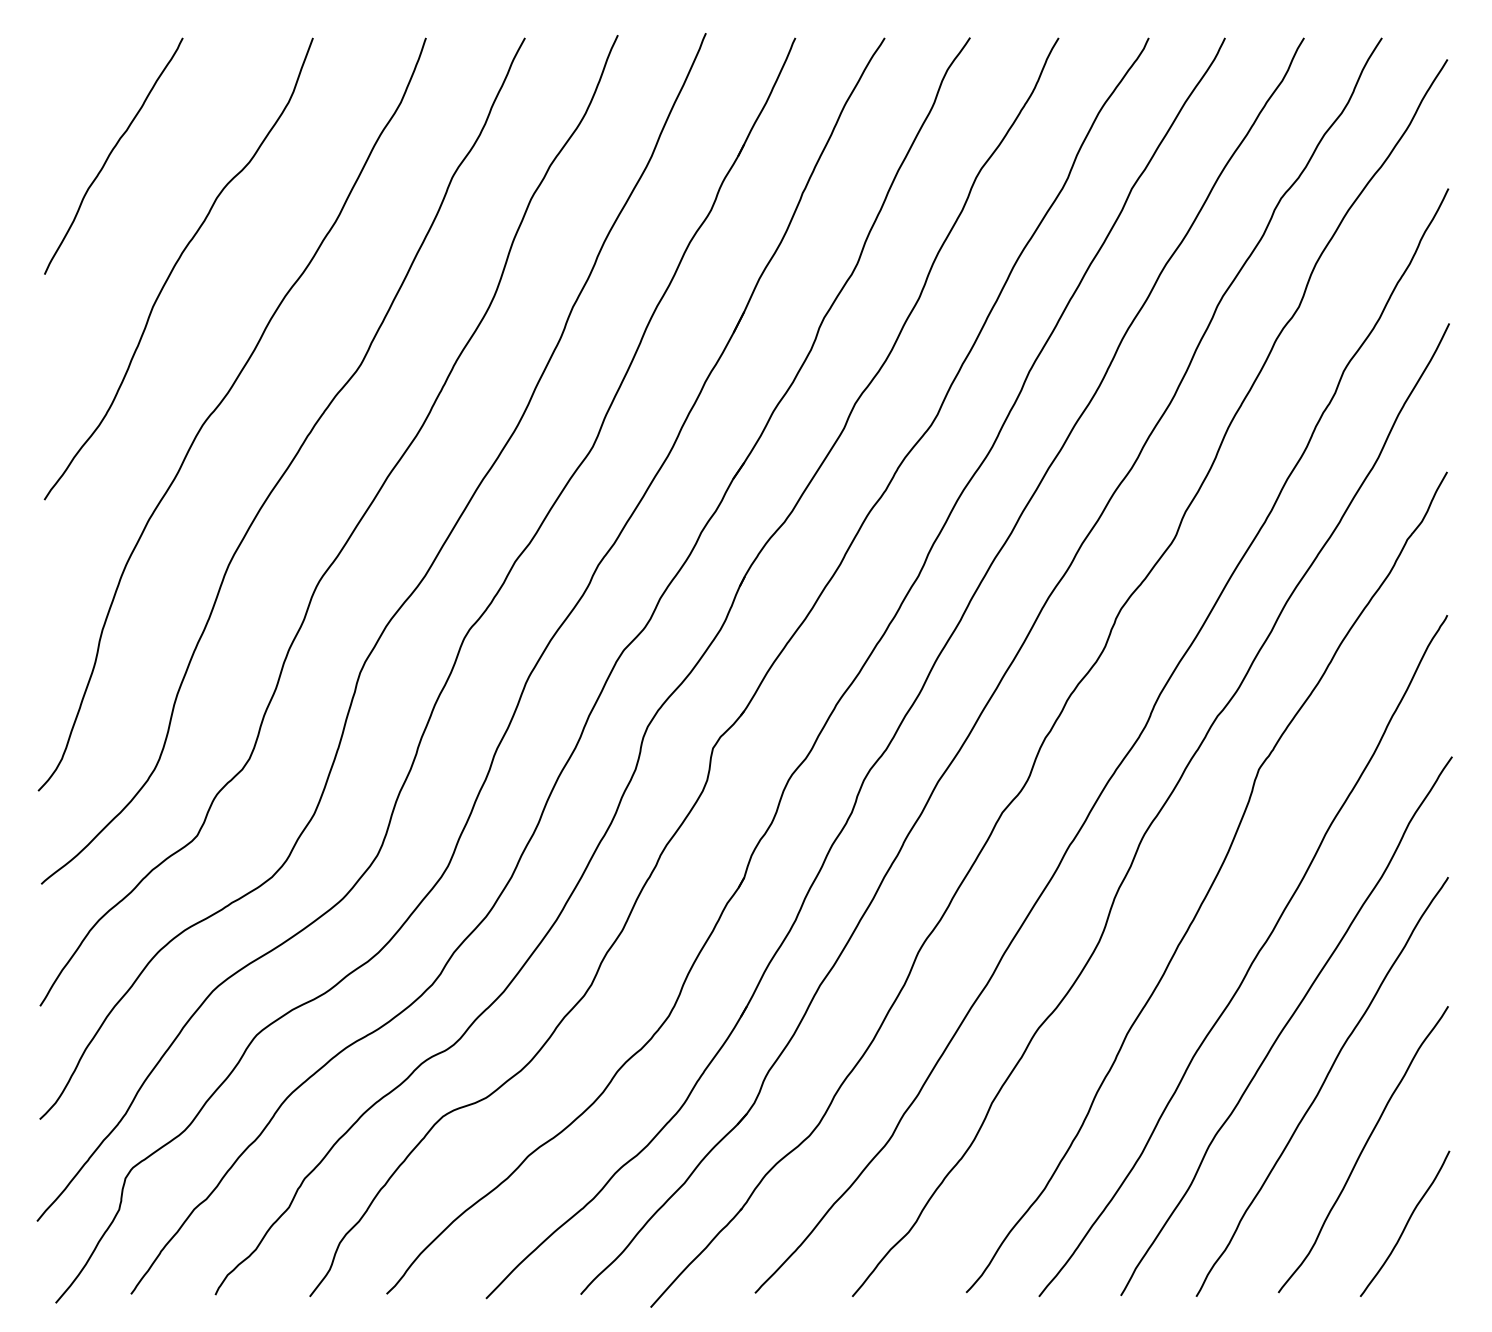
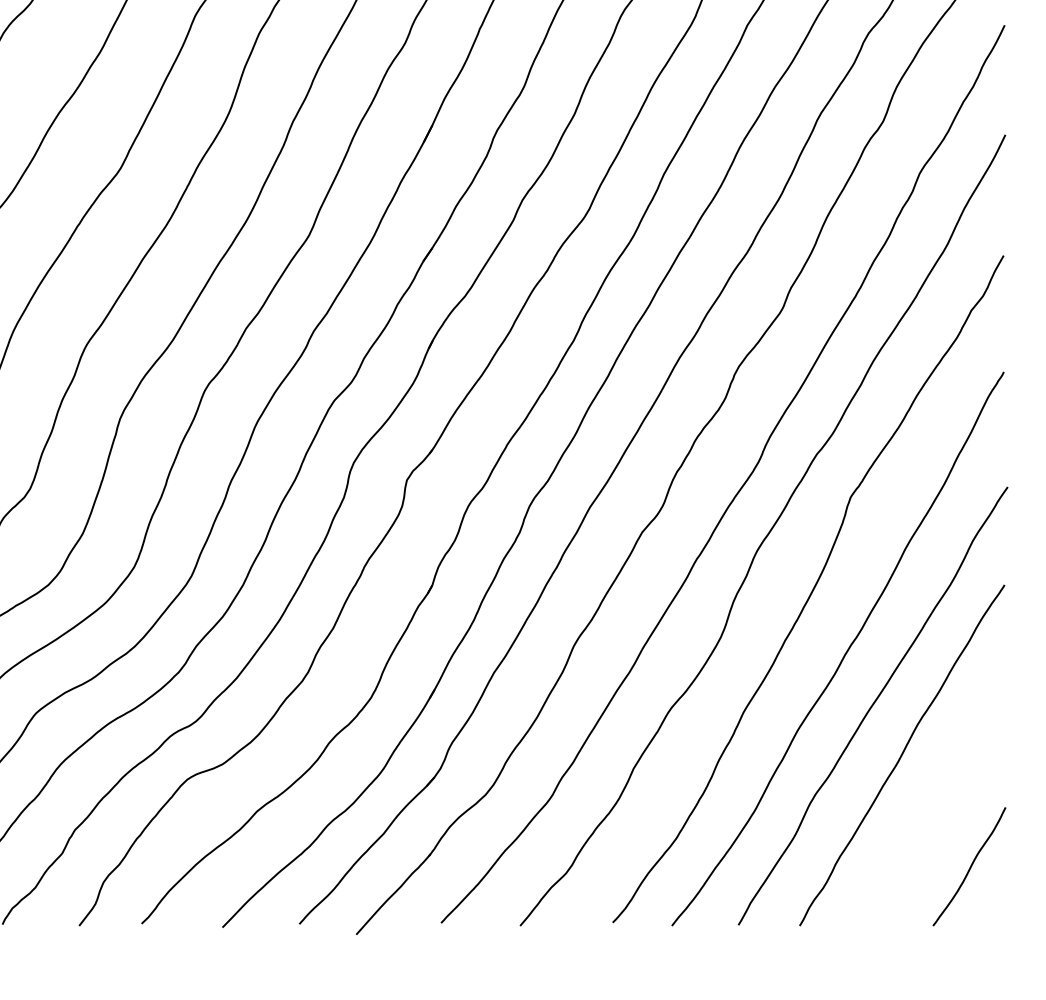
curve: (1362, 1149) -> (934, 806), removed

